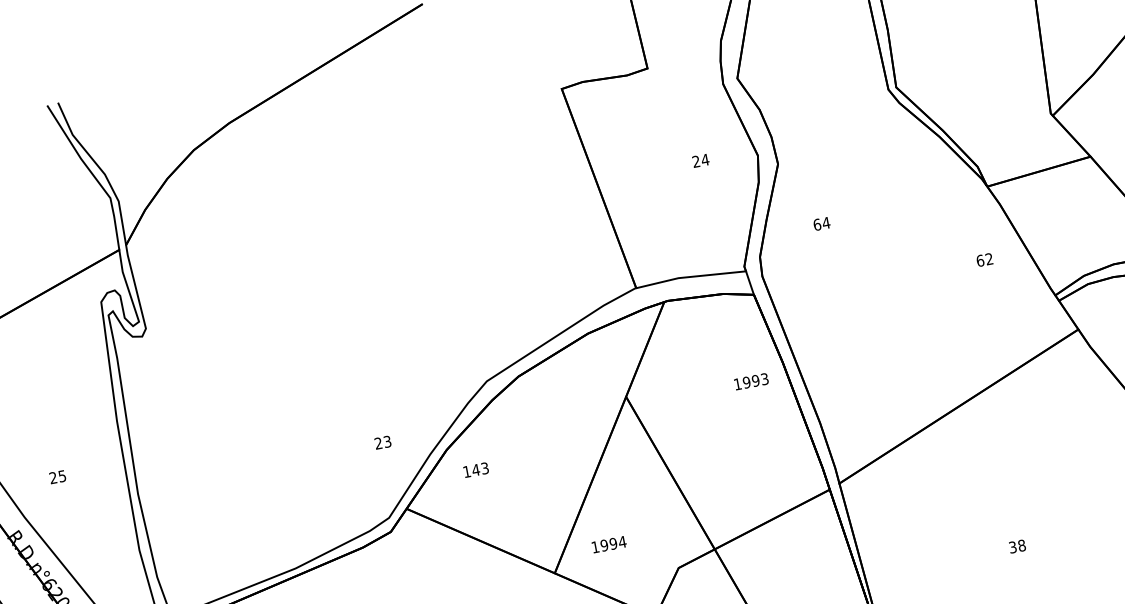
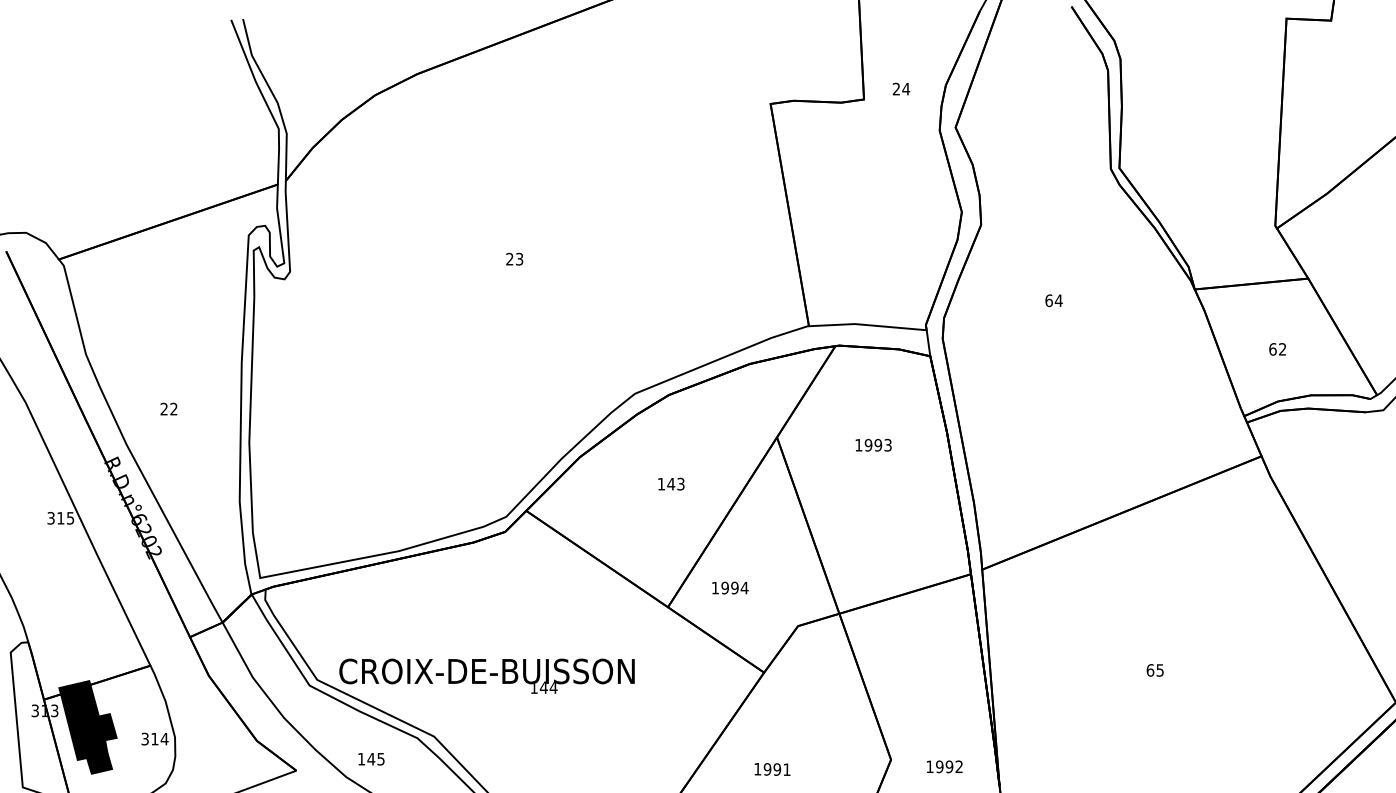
text: (700, 160) -> (901, 88), moved
text: (821, 223) -> (1053, 300), moved
text: (984, 260) -> (1277, 349), moved
text: (751, 381) -> (873, 445), moved
text: (382, 441) -> (514, 258), moved
text: (476, 469) -> (671, 483), moved
text: (61, 475) -> (173, 408), 25 -> 22
text: (1016, 546) -> (1154, 670), 38 -> 65

